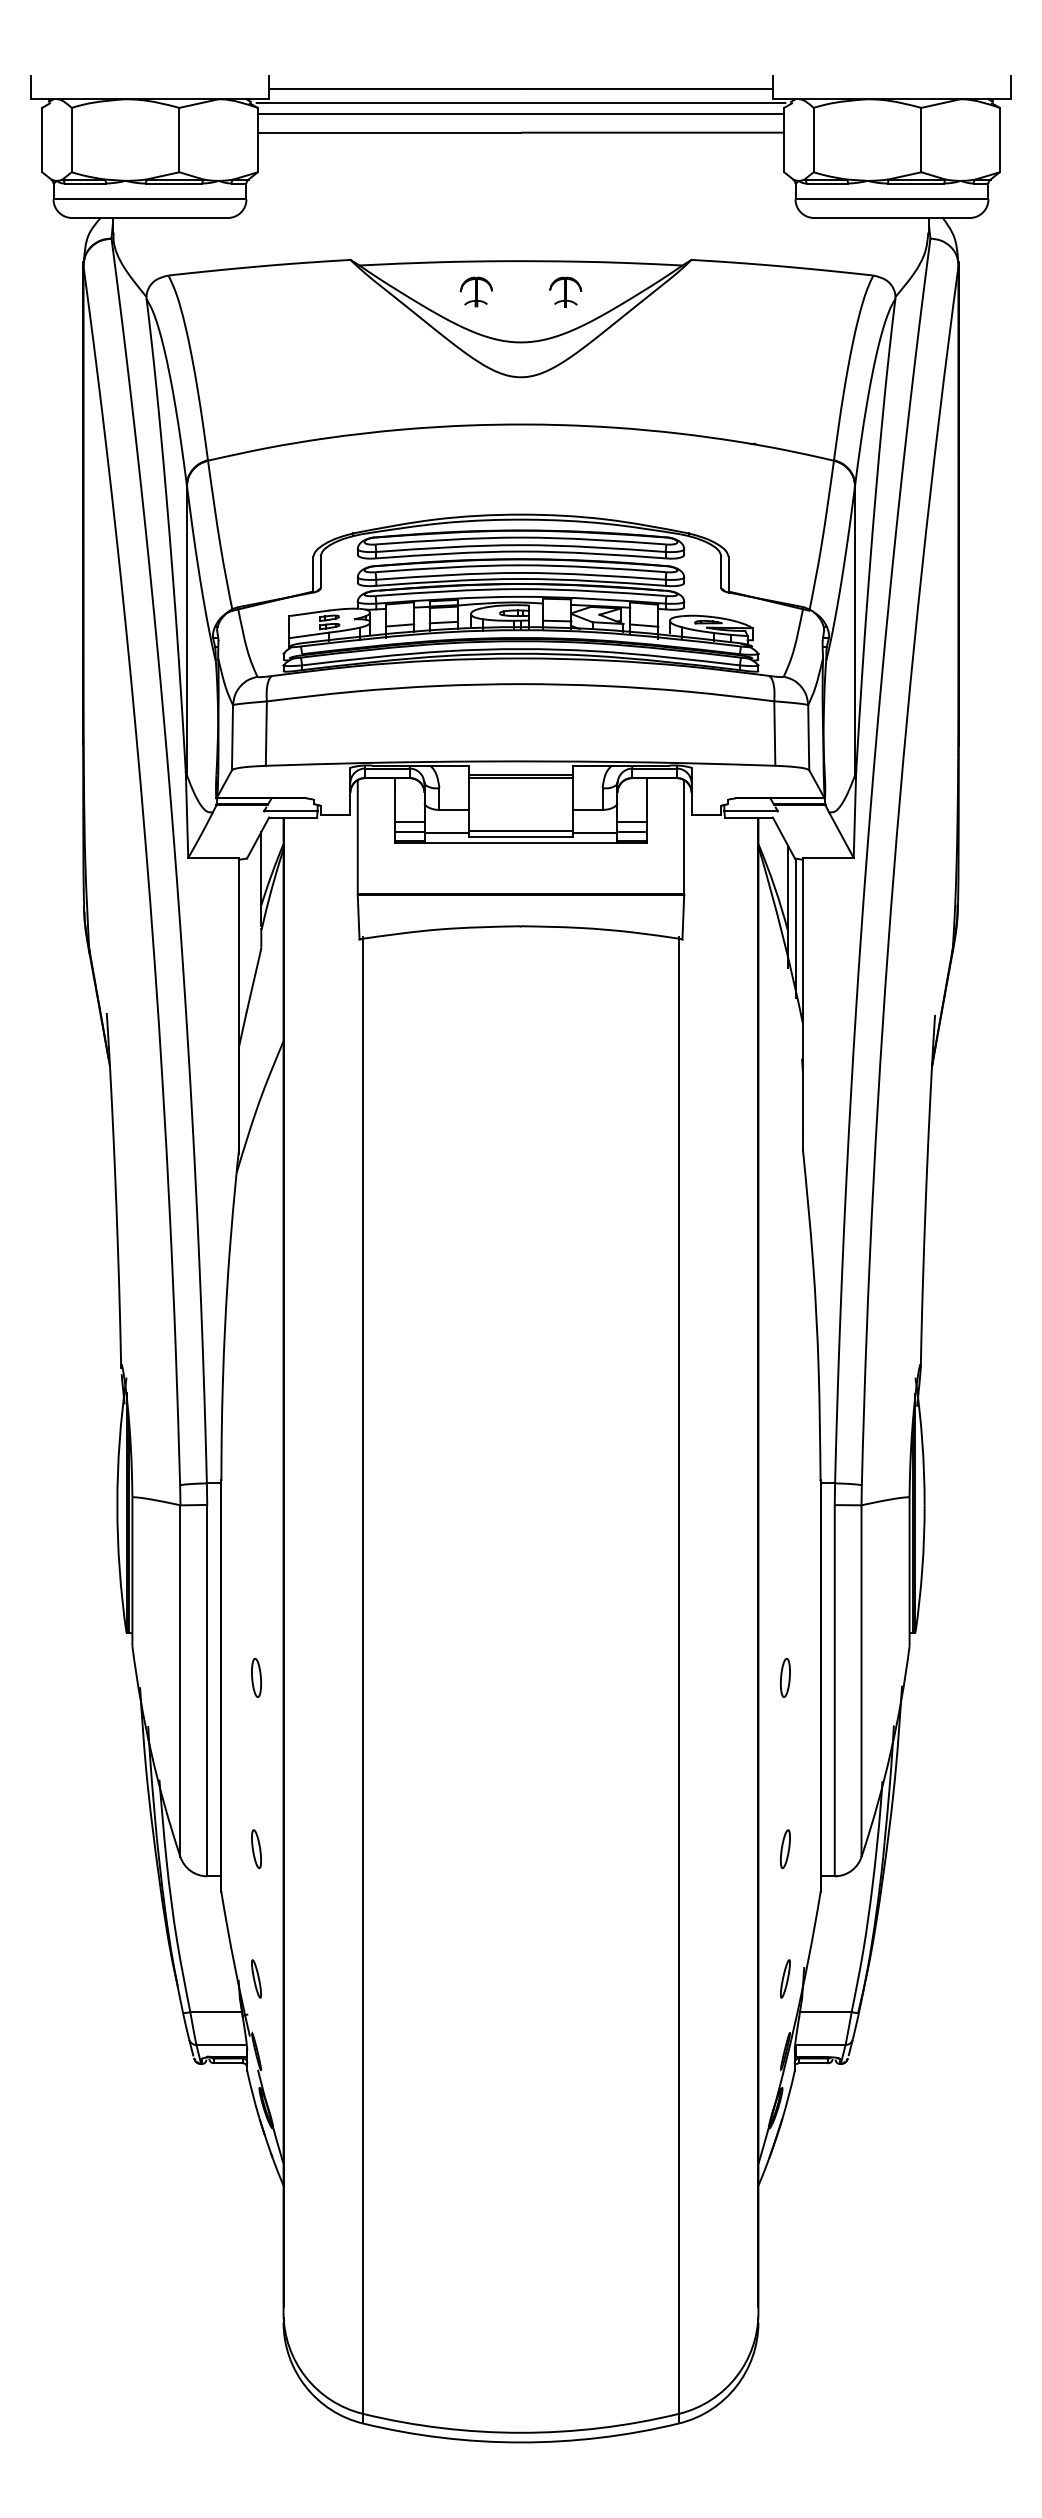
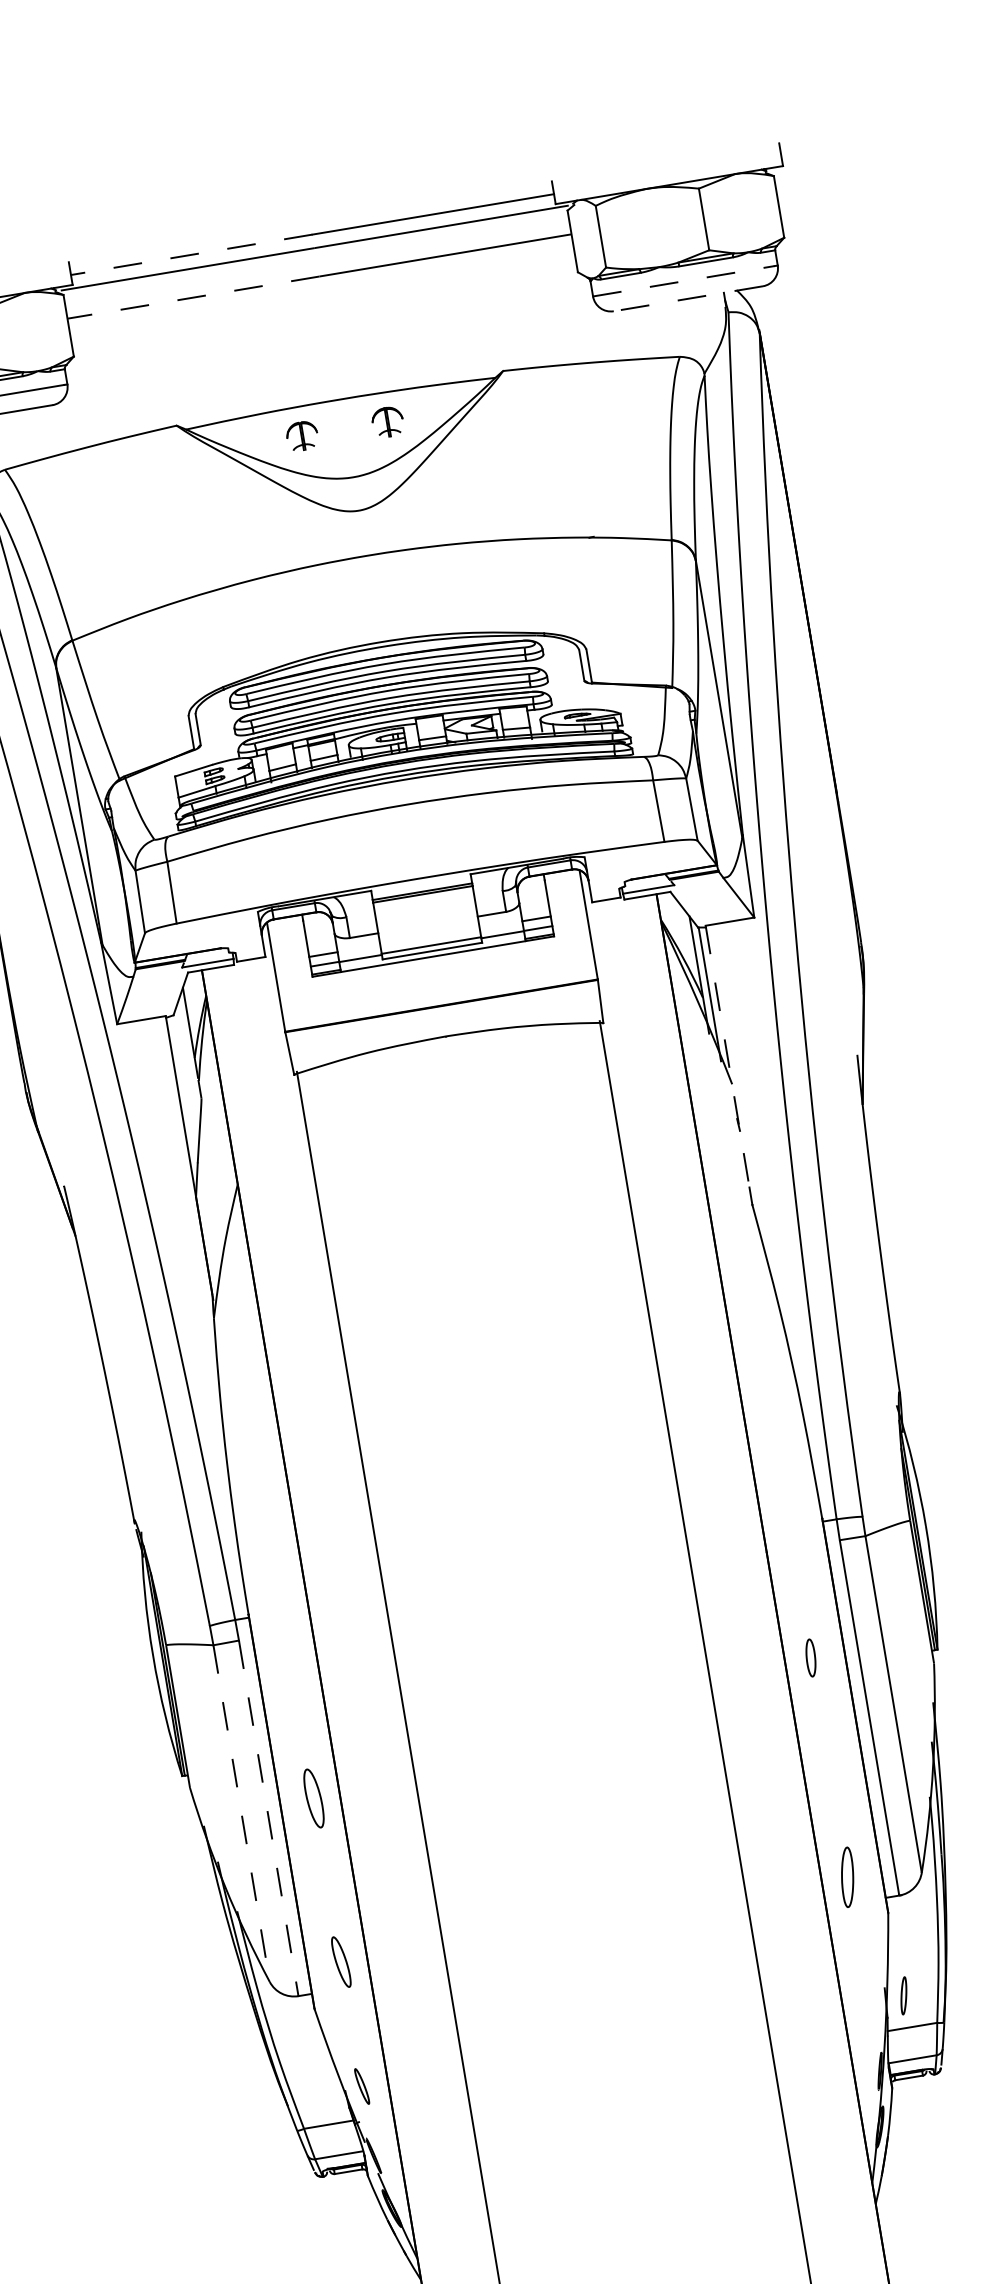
line: (394, 88) -> (191, 254), solid -> dashed
line: (520, 114) -> (316, 259), removed
line: (389, 132) -> (193, 297), solid -> dashed
line: (890, 199) -> (683, 281), solid -> dashed
line: (891, 218) -> (687, 299), solid -> dashed
line: (802, 994) -> (727, 1056), solid -> dashed
part: (256, 1677) -> (313, 1797), size x1.6
part: (785, 1677) -> (810, 1657), moved
line: (180, 1681) -> (241, 1813), solid -> dashed
line: (207, 1690) -> (268, 1818), solid -> dashed
part: (256, 1849) -> (341, 1962), size x1.4
part: (785, 1849) -> (847, 1877), size x1.6
part: (785, 1978) -> (903, 1995), moved

